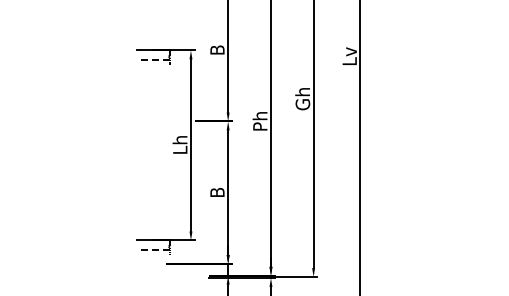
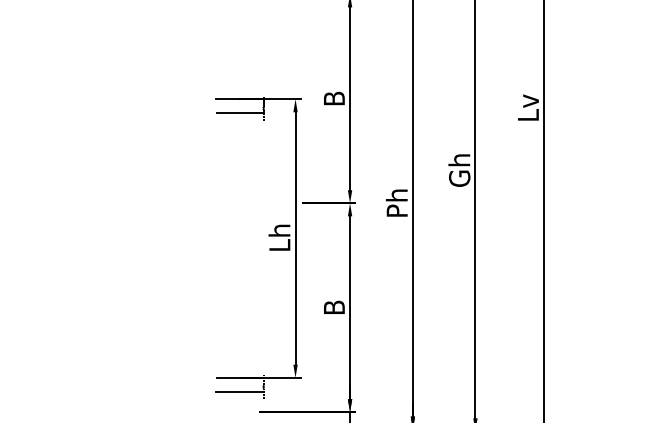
line: (153, 59) -> (240, 112), dashed -> solid
line: (152, 249) -> (239, 391), dashed -> solid

